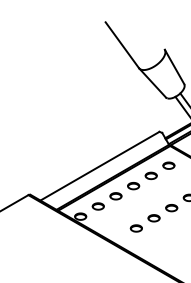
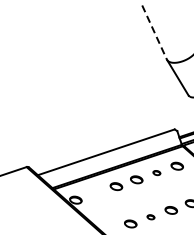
line: (122, 45) -> (154, 32), solid -> dashed
part: (150, 175) -> (156, 172), size x0.6
part: (97, 206) -> (95, 193), removed
part: (153, 218) -> (150, 217), size x0.6

